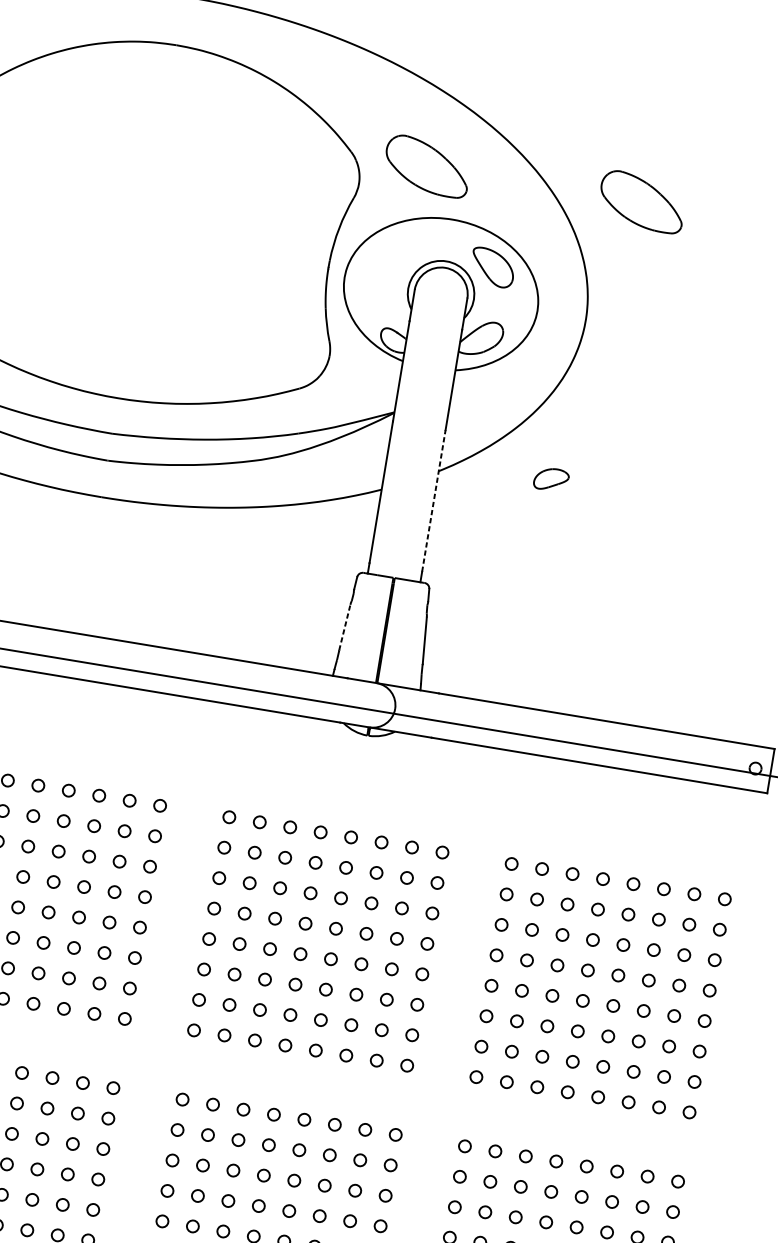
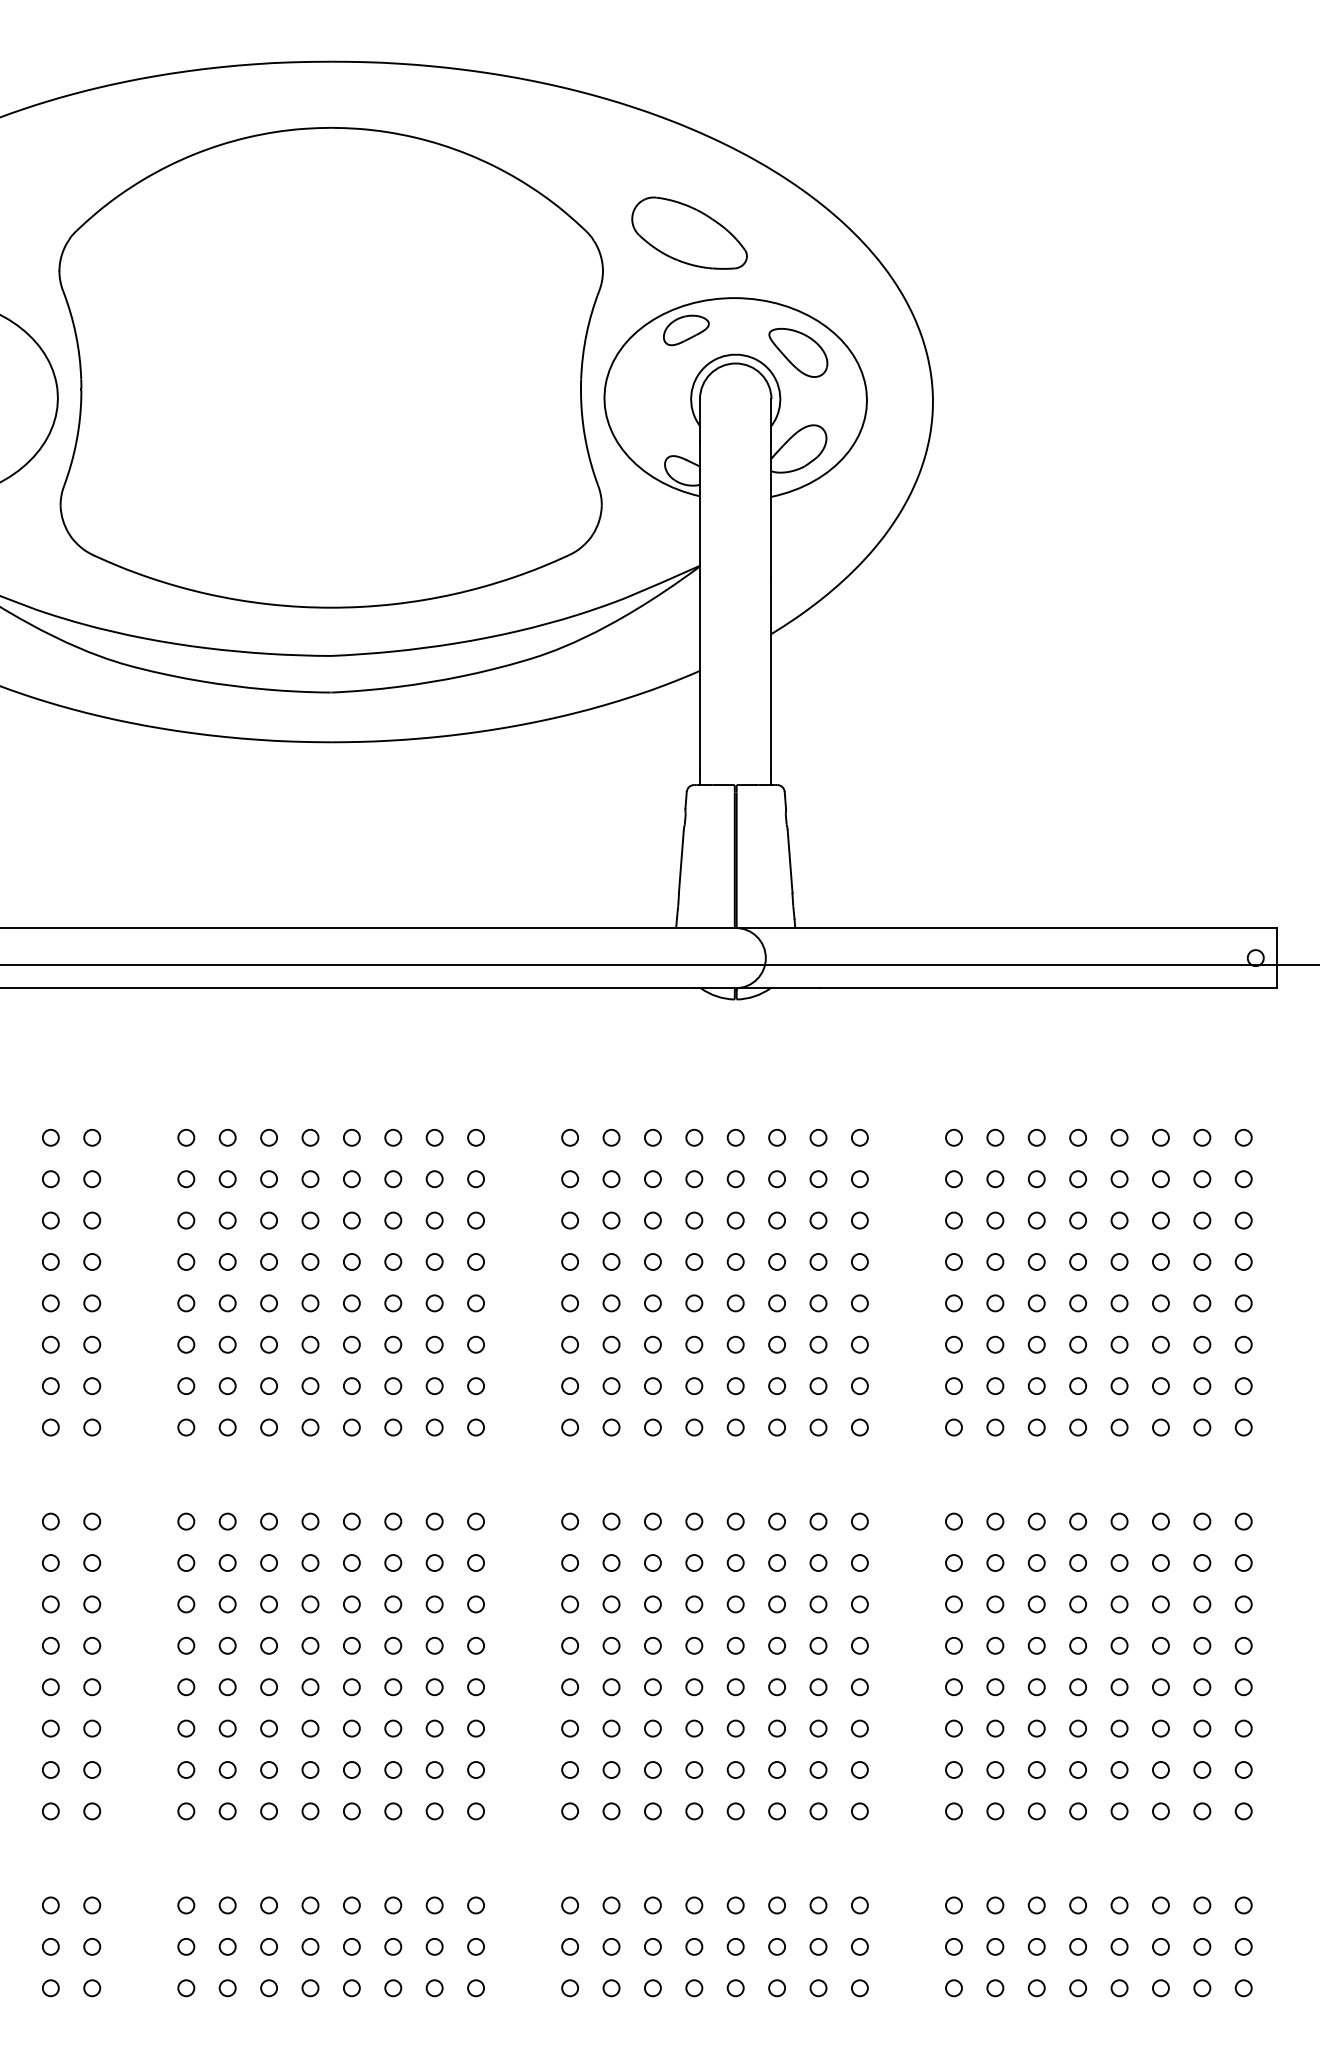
part: (642, 201) -> (981, 232), removed
part: (551, 479) -> (686, 330), moved
line: (434, 500) -> (771, 673), dashed -> solid
line: (344, 627) -> (681, 861), dashed -> solid

